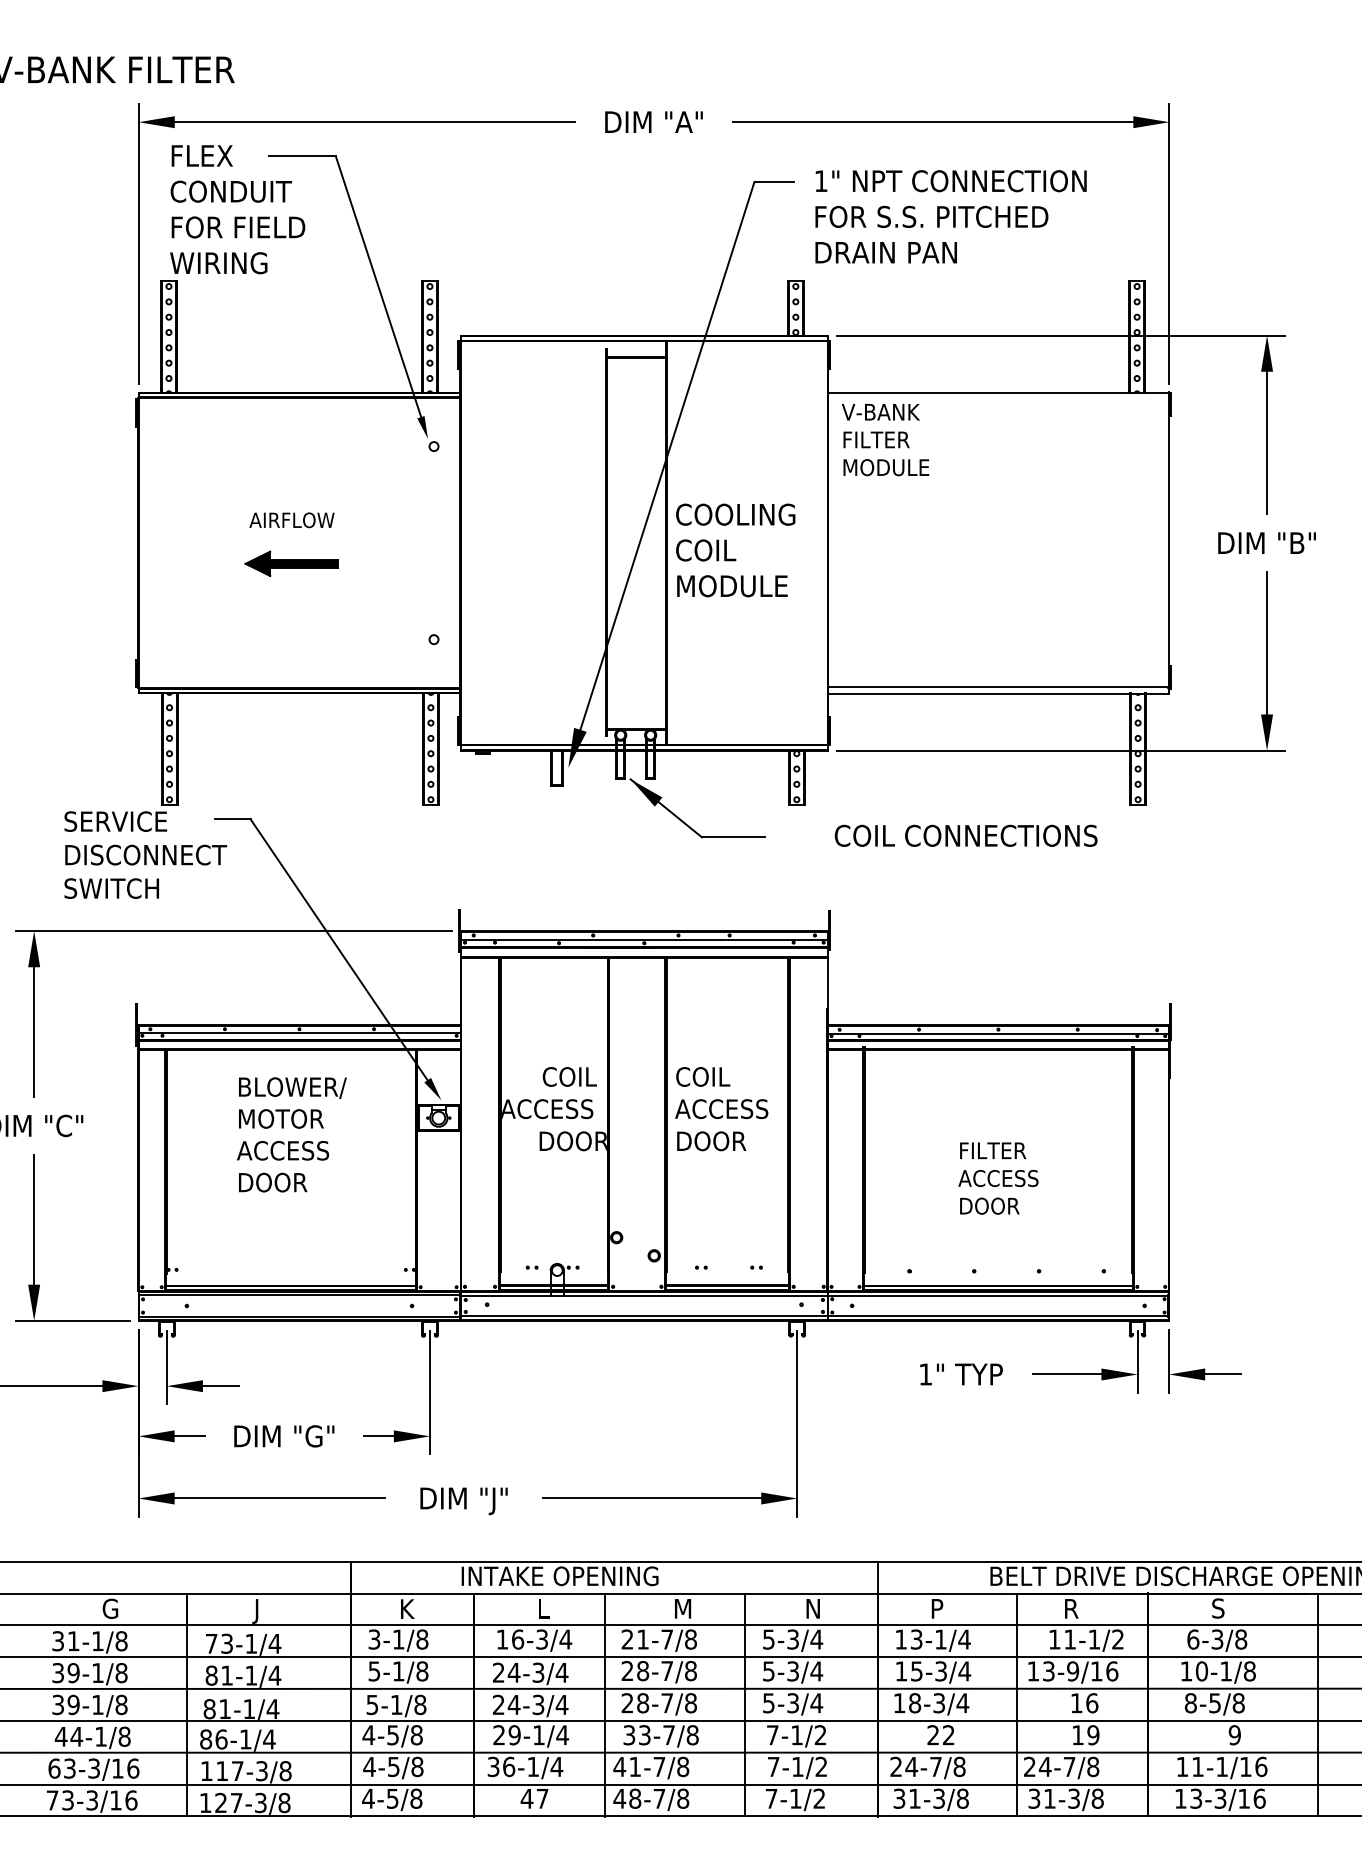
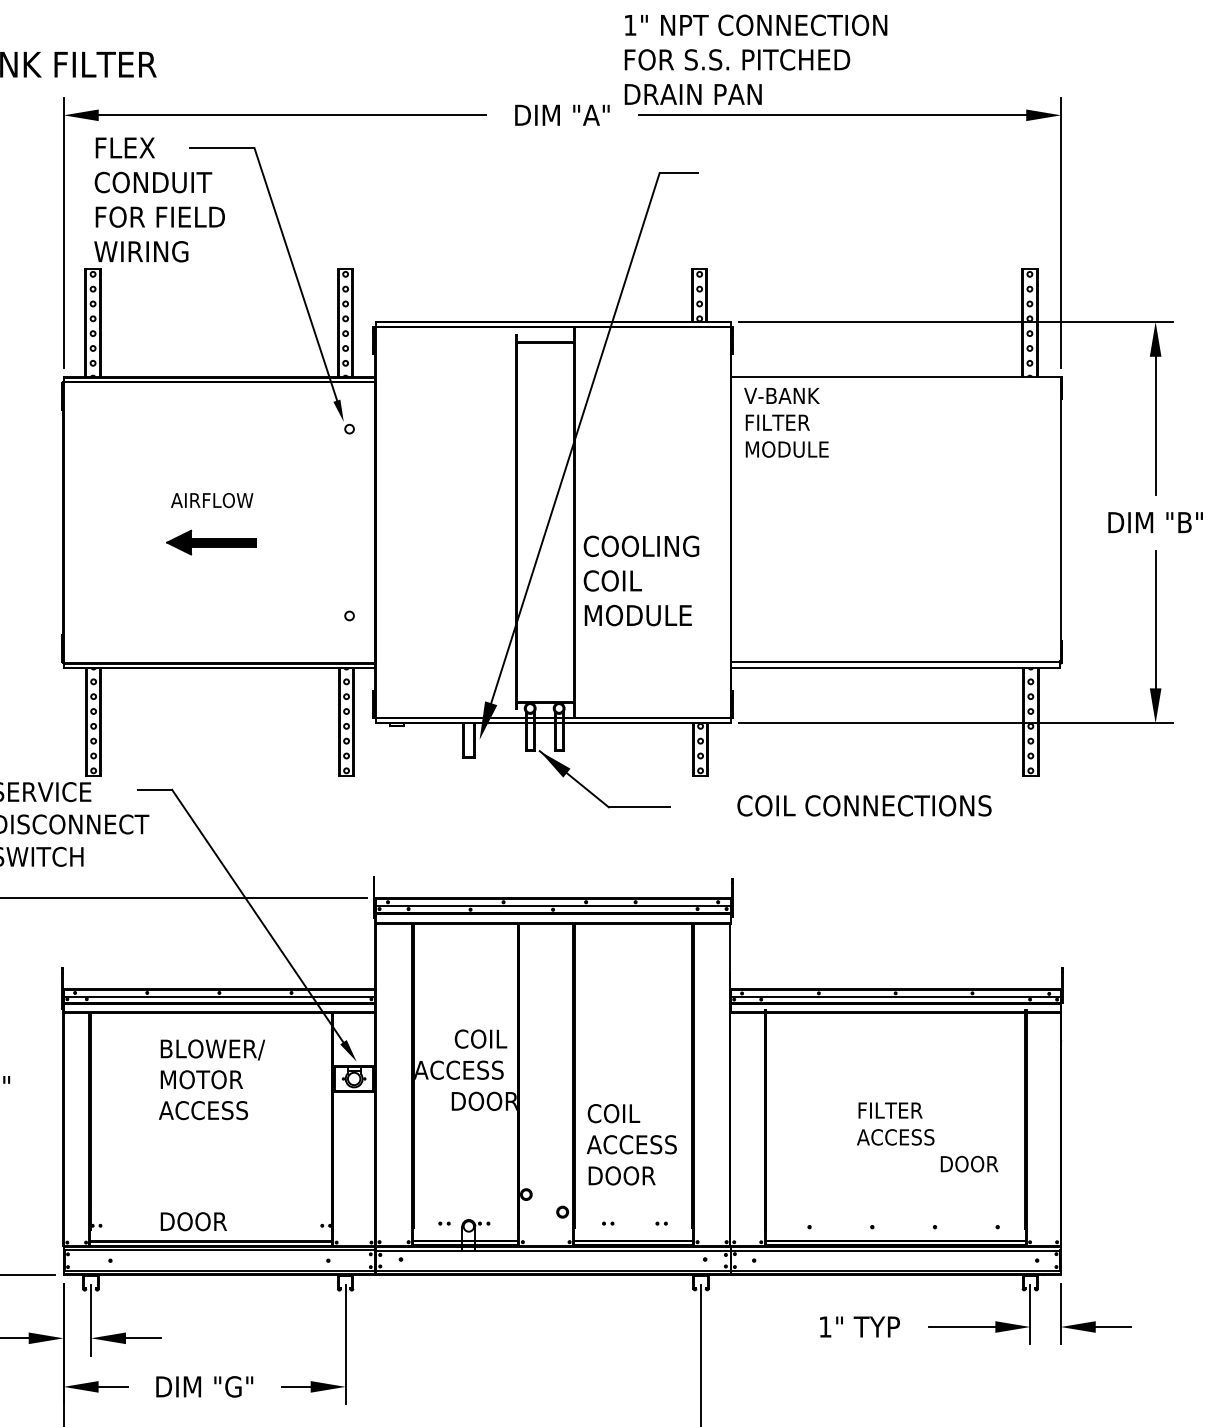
text: (950, 216) -> (755, 59), moved
text: (735, 550) -> (641, 581), moved
text: (721, 1109) -> (631, 1145), moved
text: (273, 1182) -> (194, 1221), moved
text: (989, 1205) -> (969, 1163), moved

